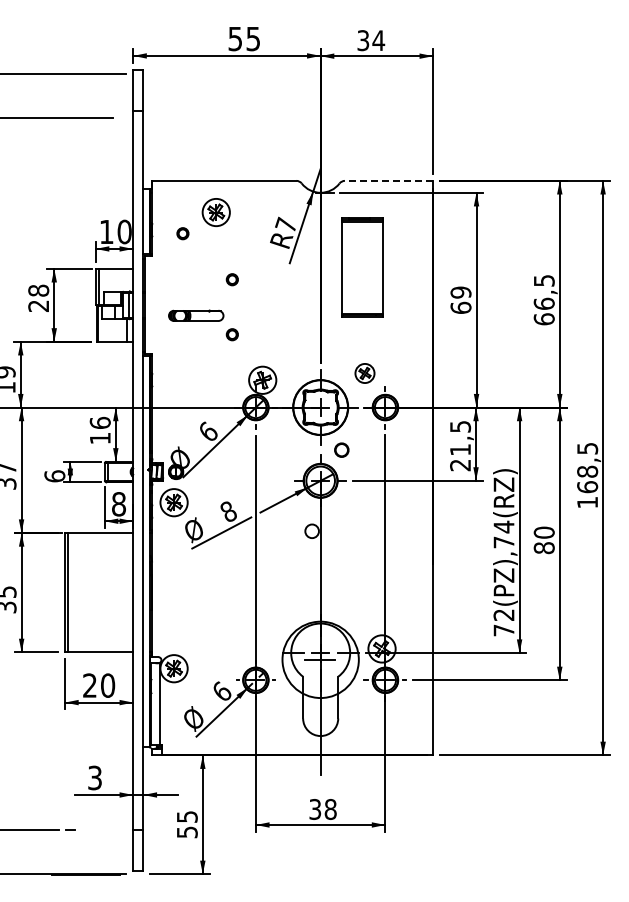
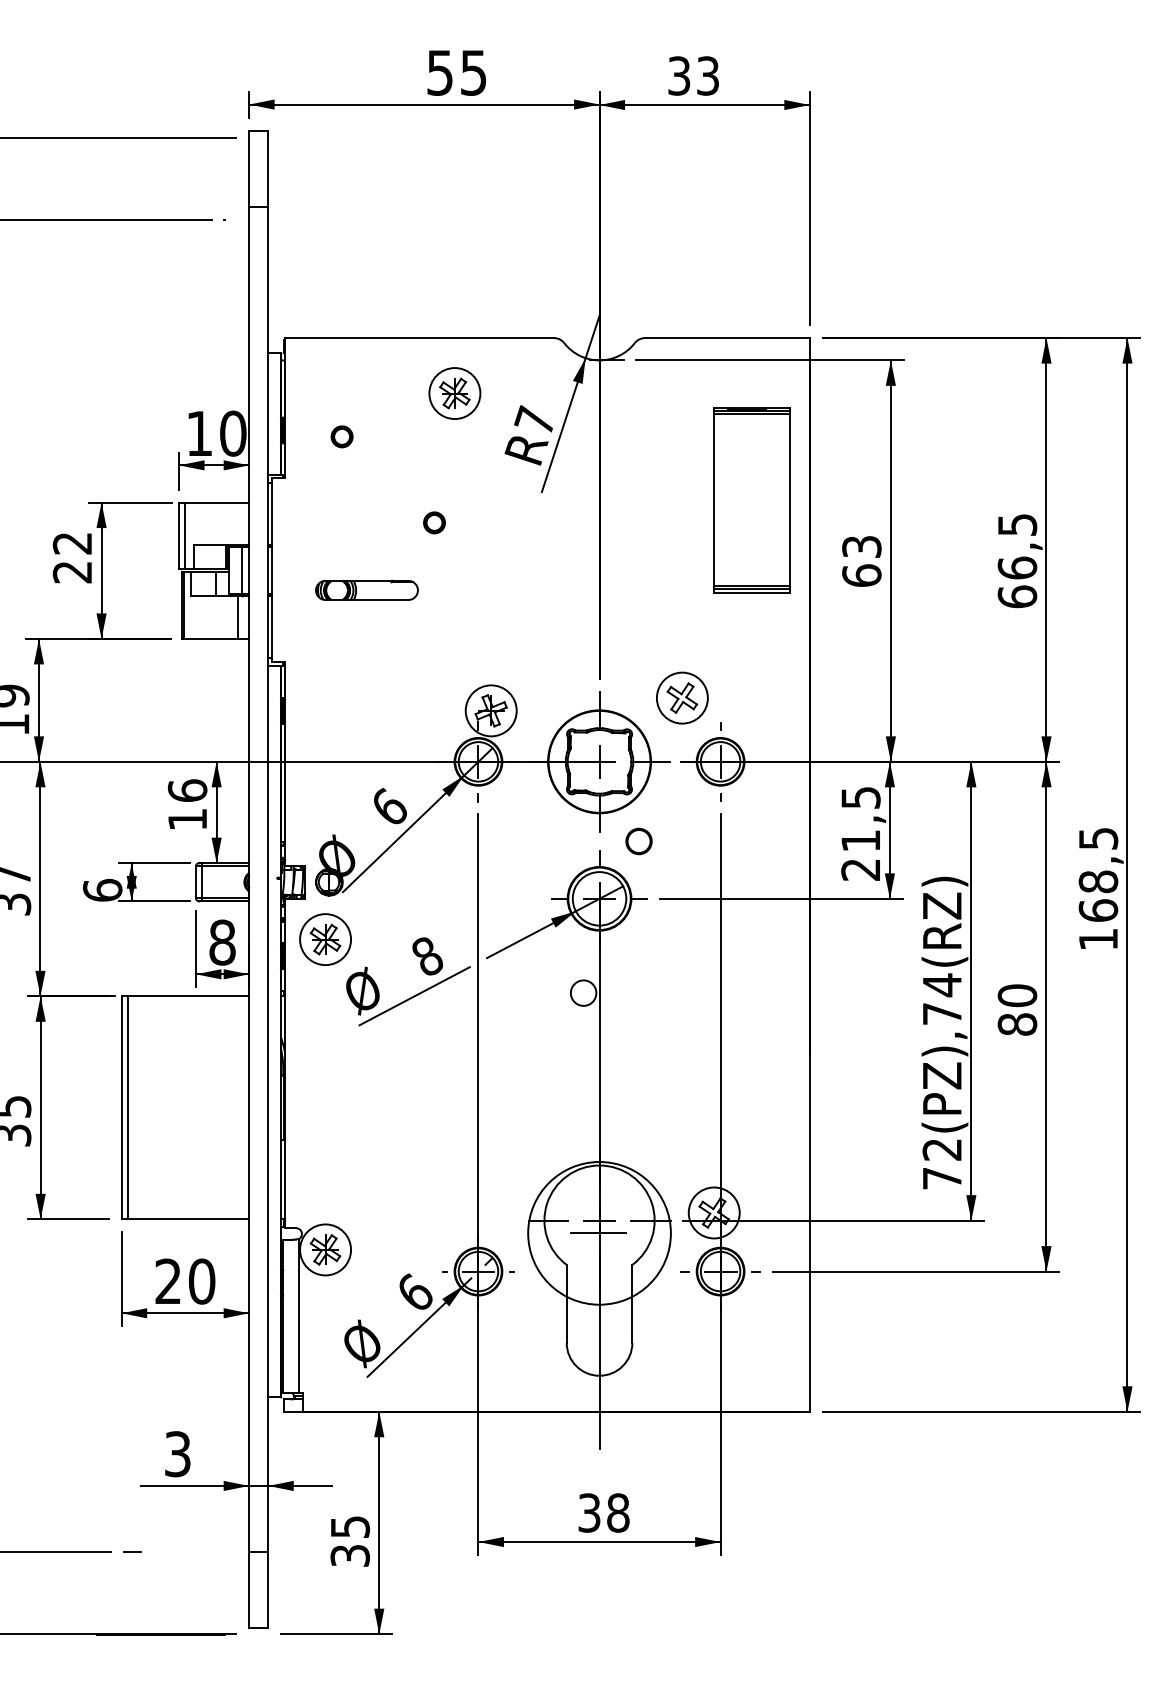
text: (378, 40) -> (707, 75), 34 -> 33
line: (388, 180) -> (726, 337), dashed -> solid
part: (215, 212) -> (453, 393), moved
part: (362, 267) -> (752, 500), moved
text: (38, 290) -> (72, 543), 28 -> 22
text: (460, 292) -> (860, 546), 69 -> 63
part: (231, 334) -> (432, 625), removed
part: (364, 373) -> (681, 698), size x1.43
text: (186, 831) -> (348, 1554), 55 -> 35

